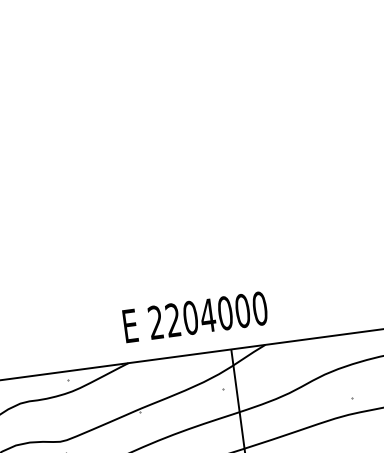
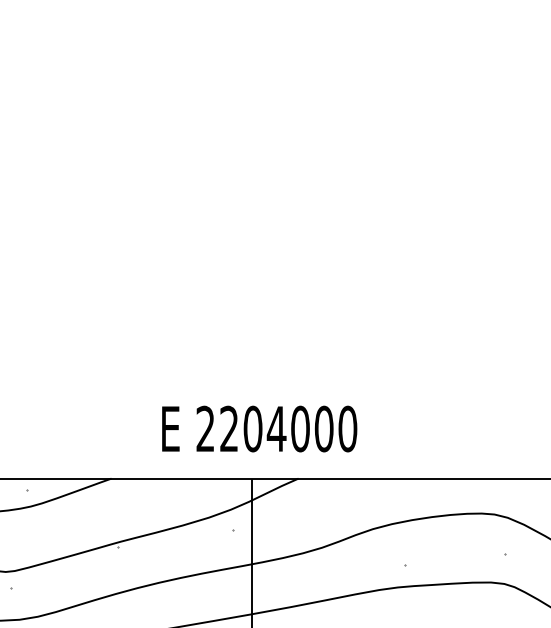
text: (195, 316) -> (259, 428), moved

